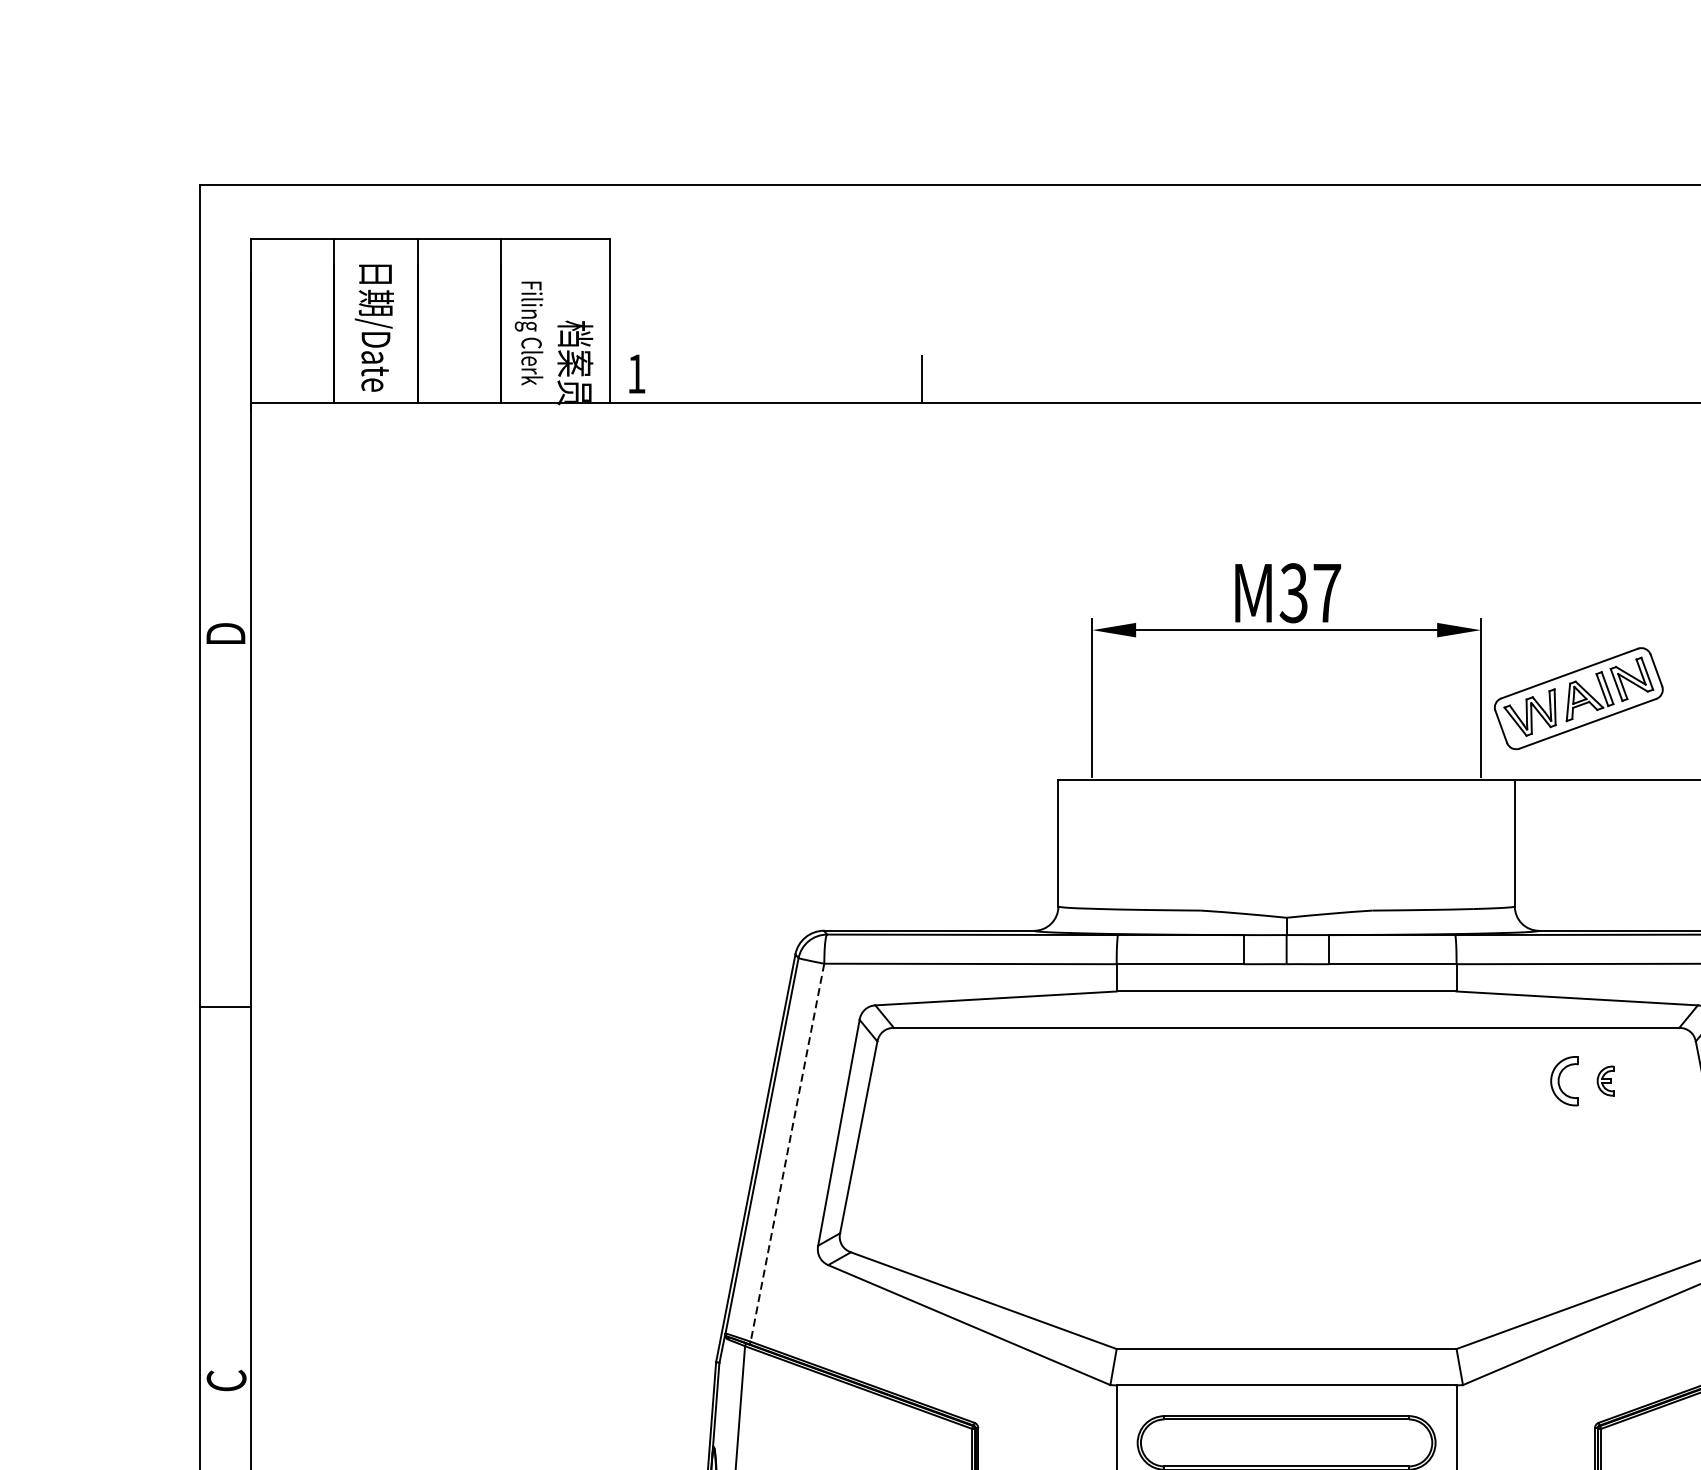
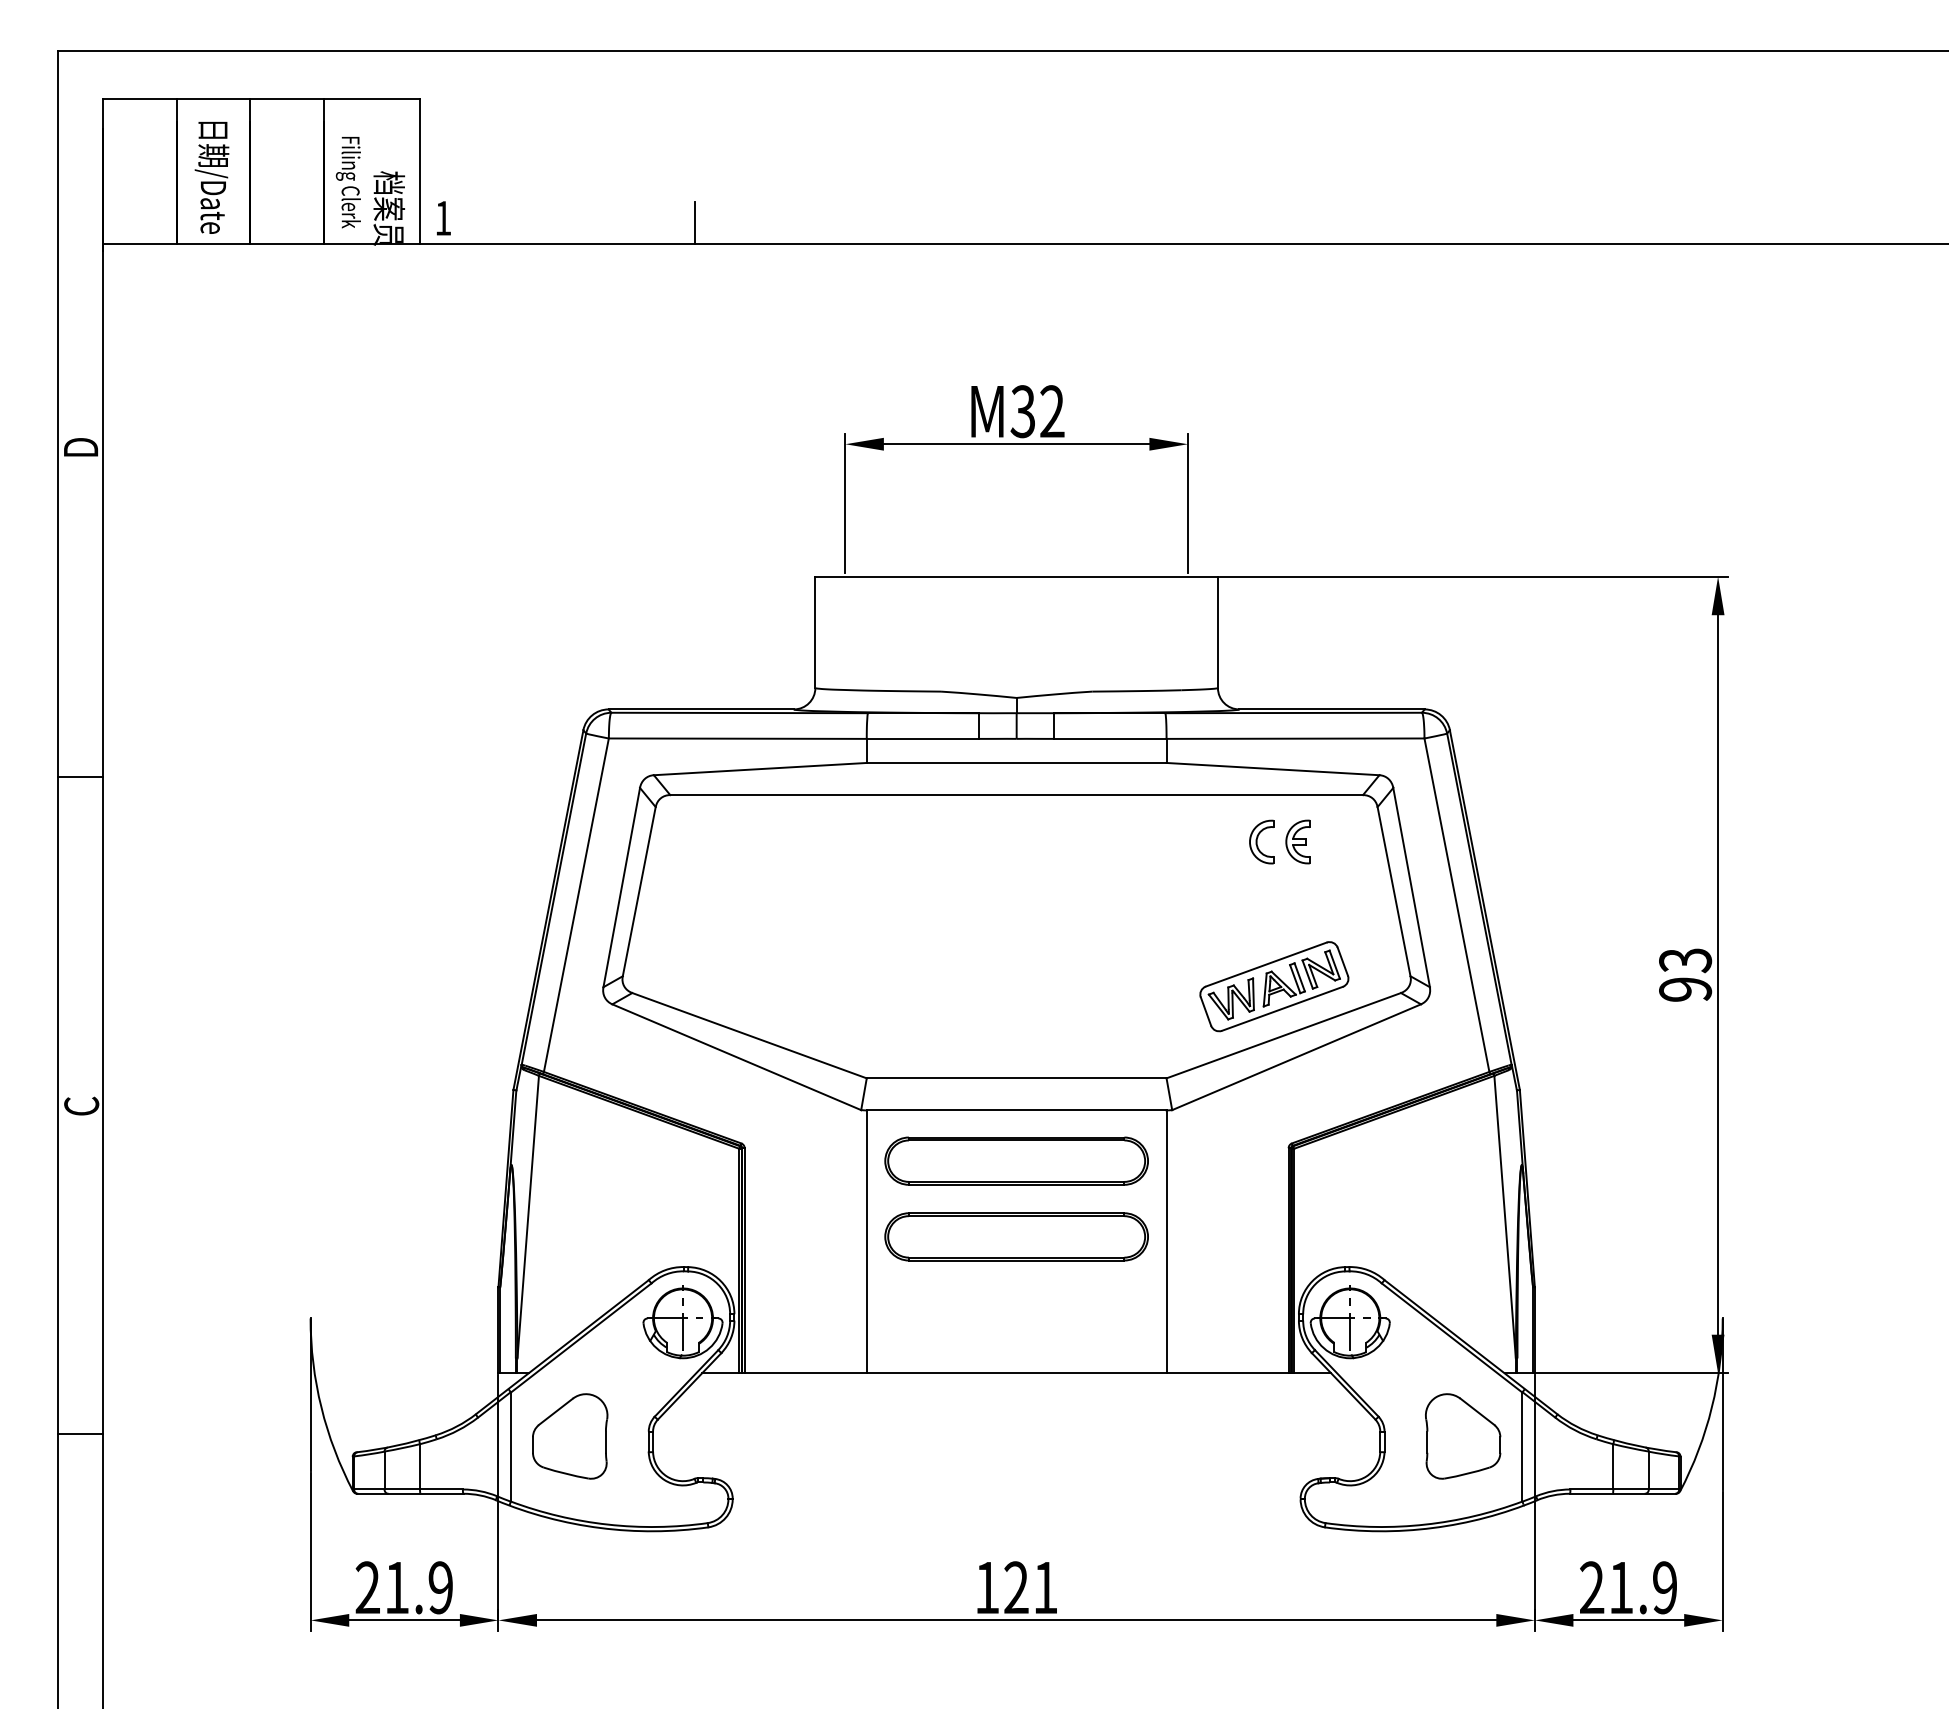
text: (1327, 593) -> (1052, 411), M37 -> M32
part: (1578, 698) -> (1274, 986), moved
part: (1605, 1080) -> (1297, 841), size x1.67
line: (787, 1153) -> (576, 905), dashed -> solid

